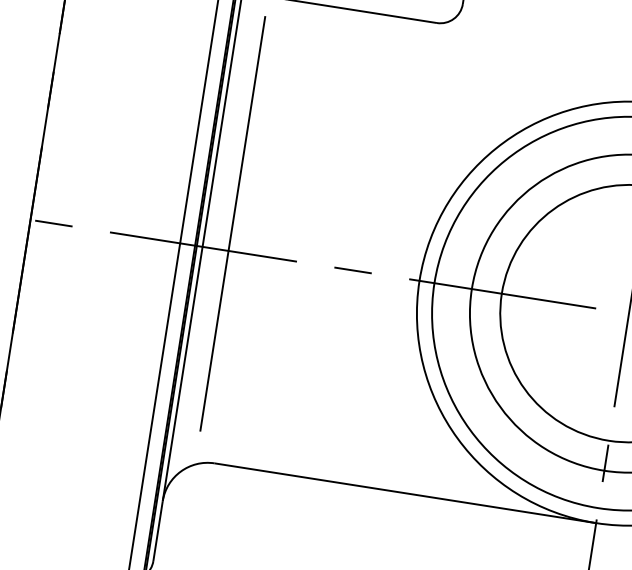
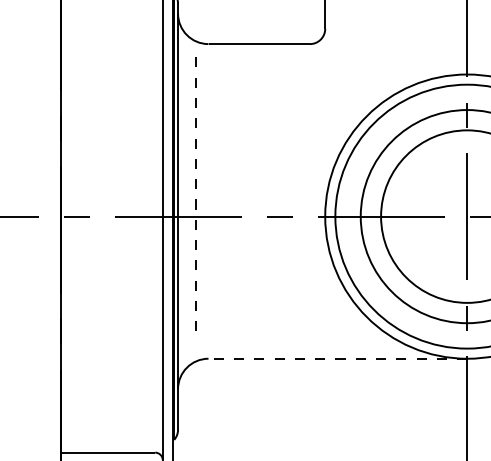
line: (232, 224) -> (195, 198), solid -> dashed
line: (404, 492) -> (337, 358), solid -> dashed

